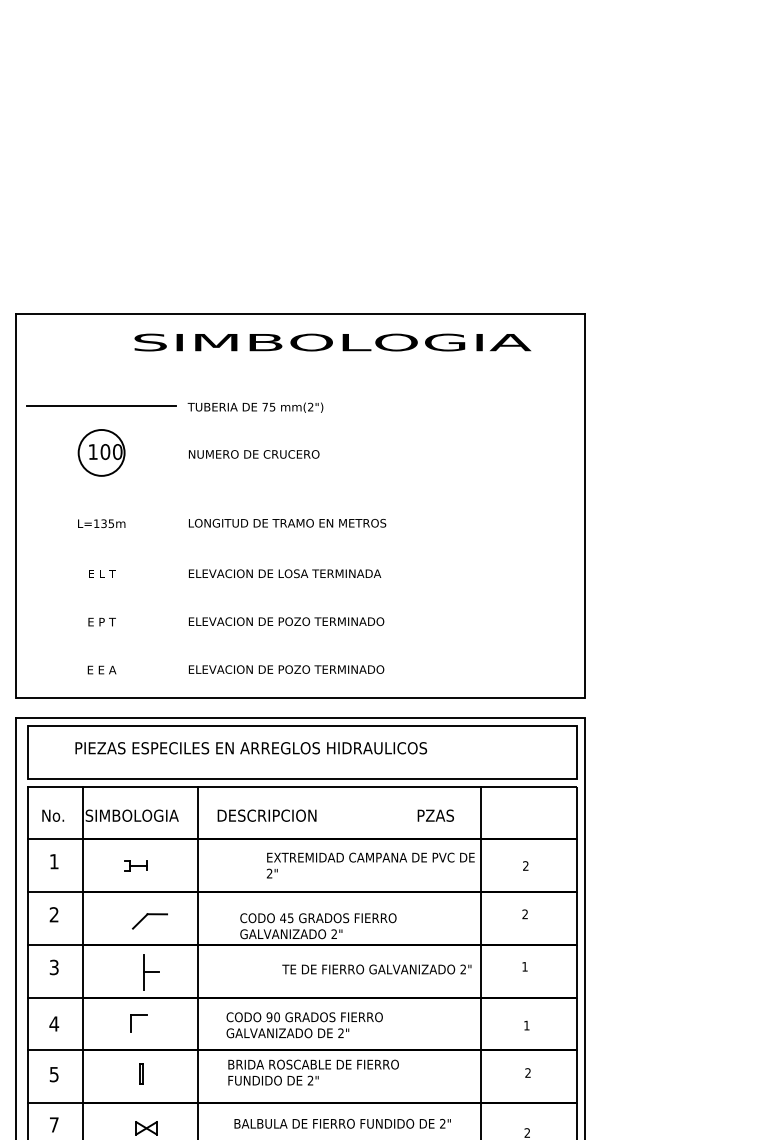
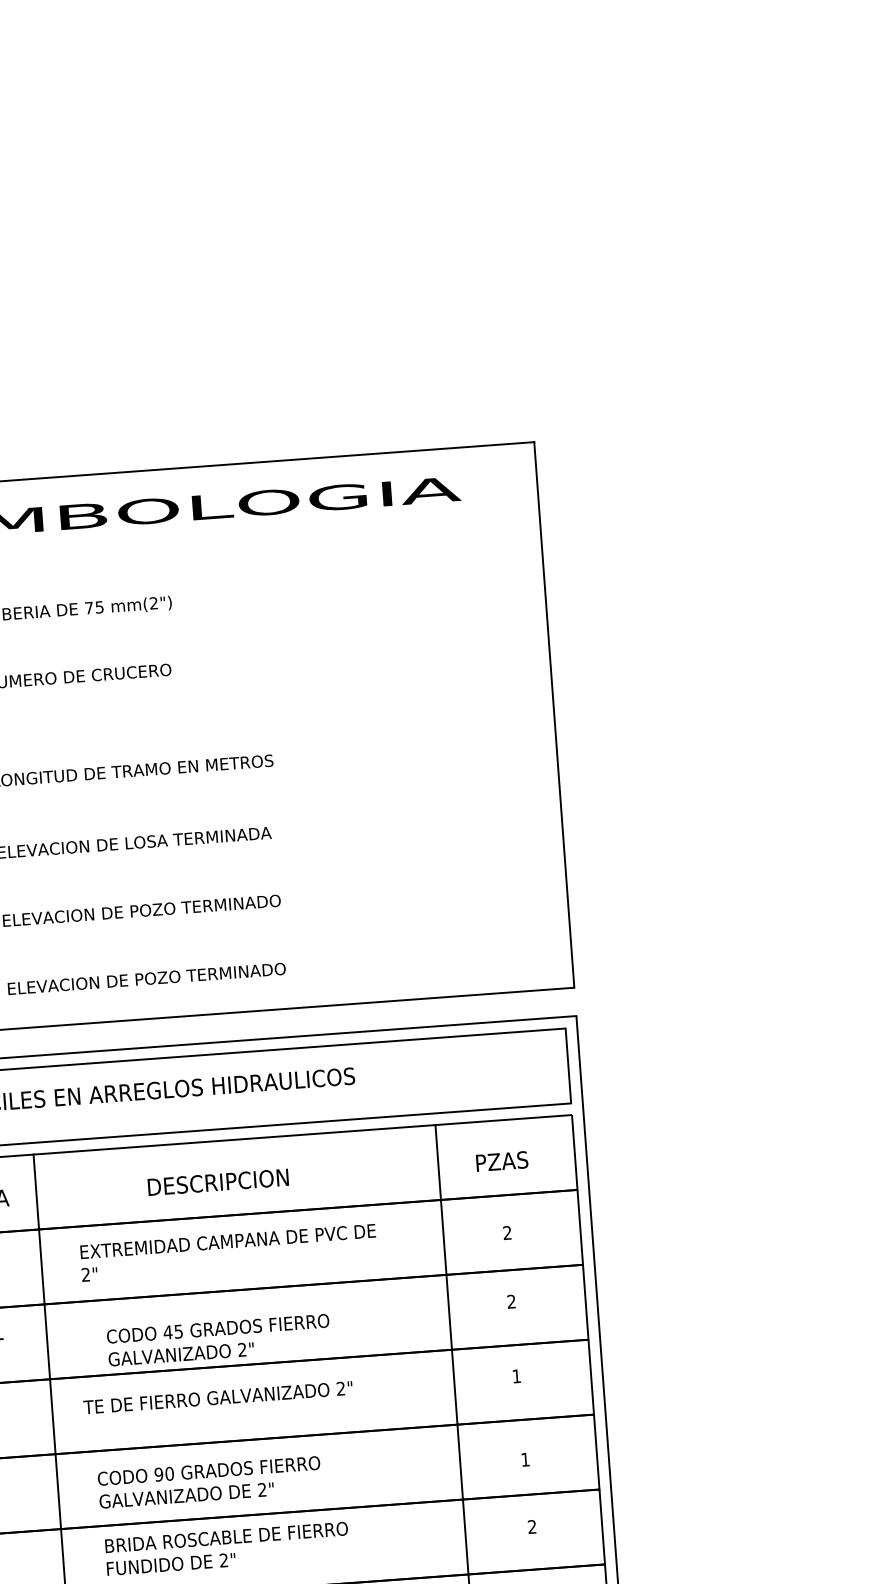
text: (266, 815) -> (217, 1182), moved
text: (435, 815) -> (501, 1161), moved
text: (370, 865) -> (228, 1252), moved
text: (376, 969) -> (217, 1397), moved

